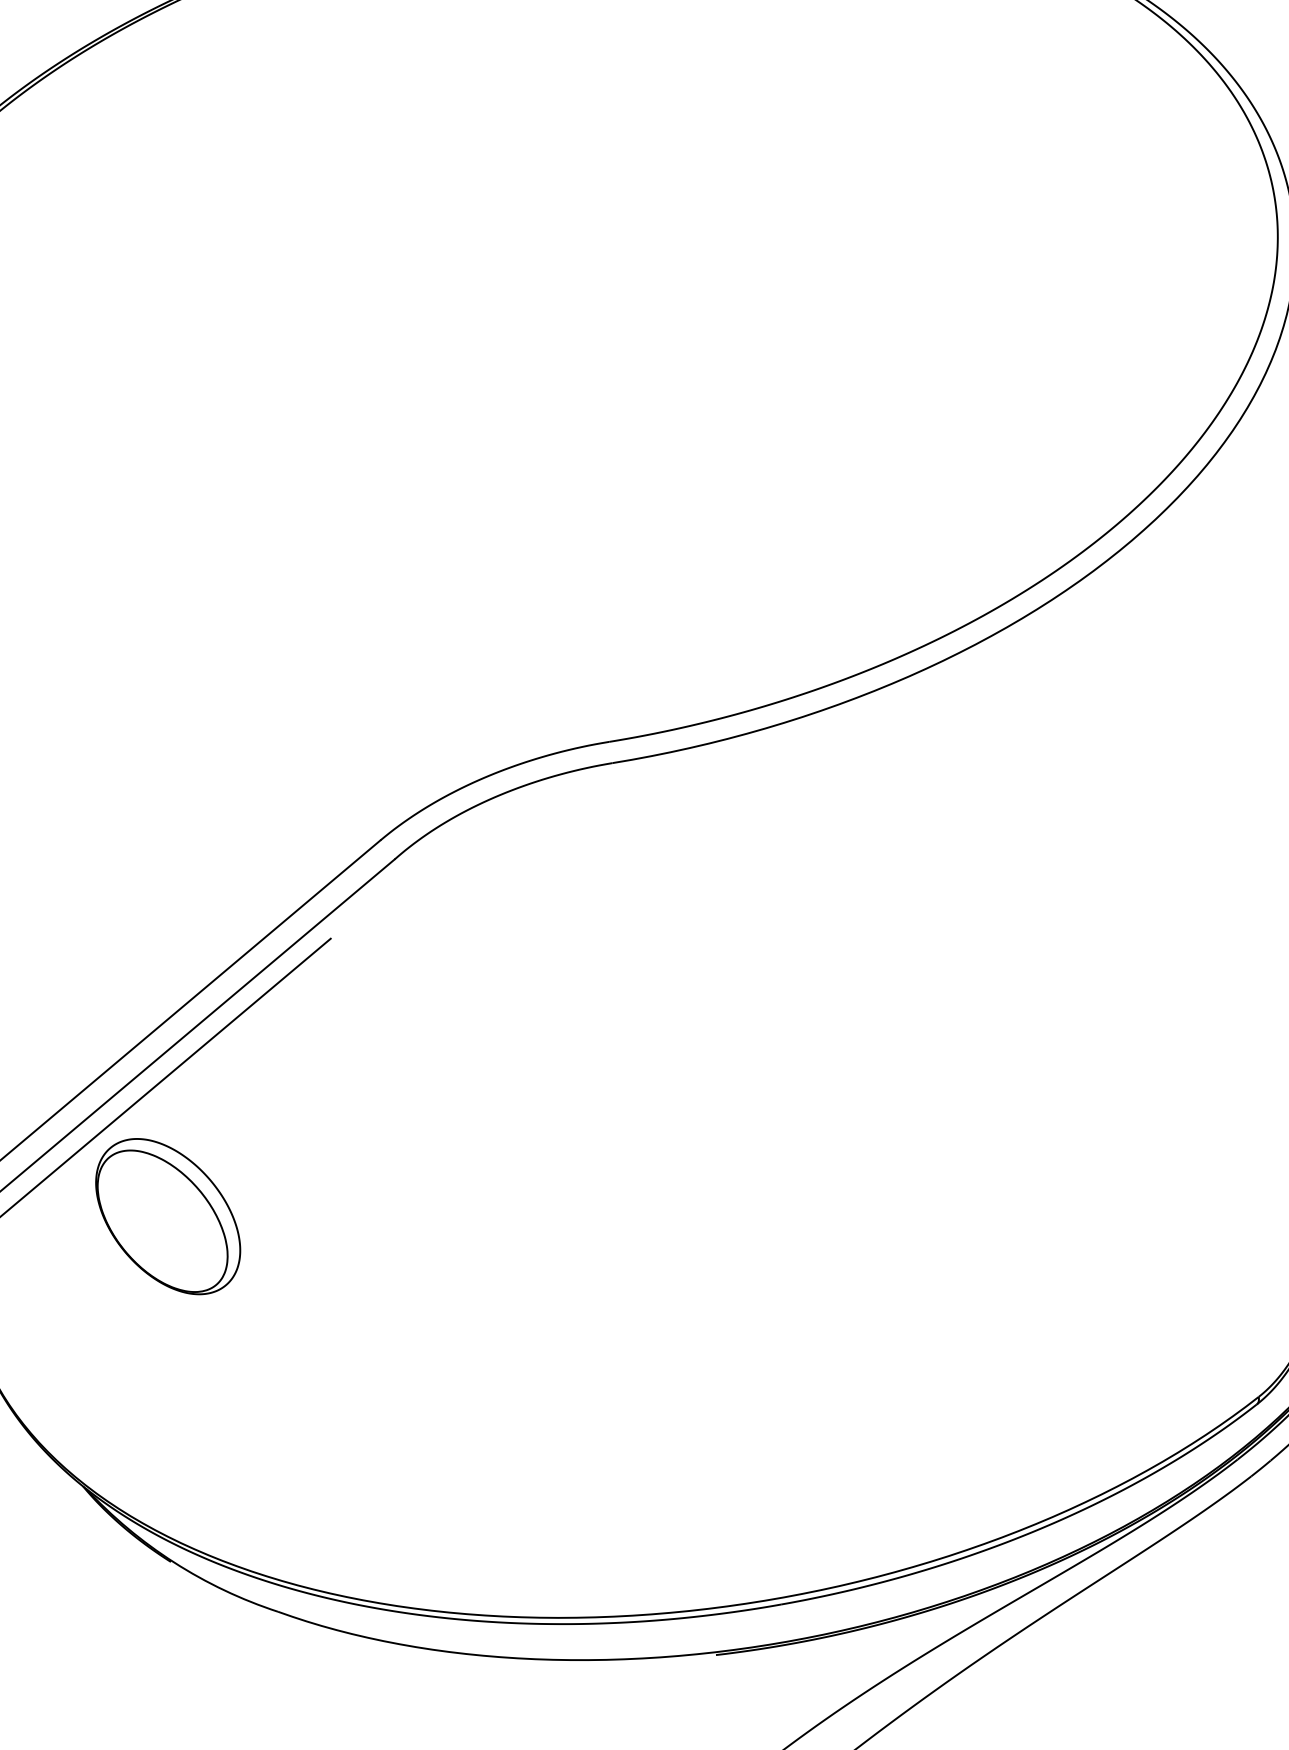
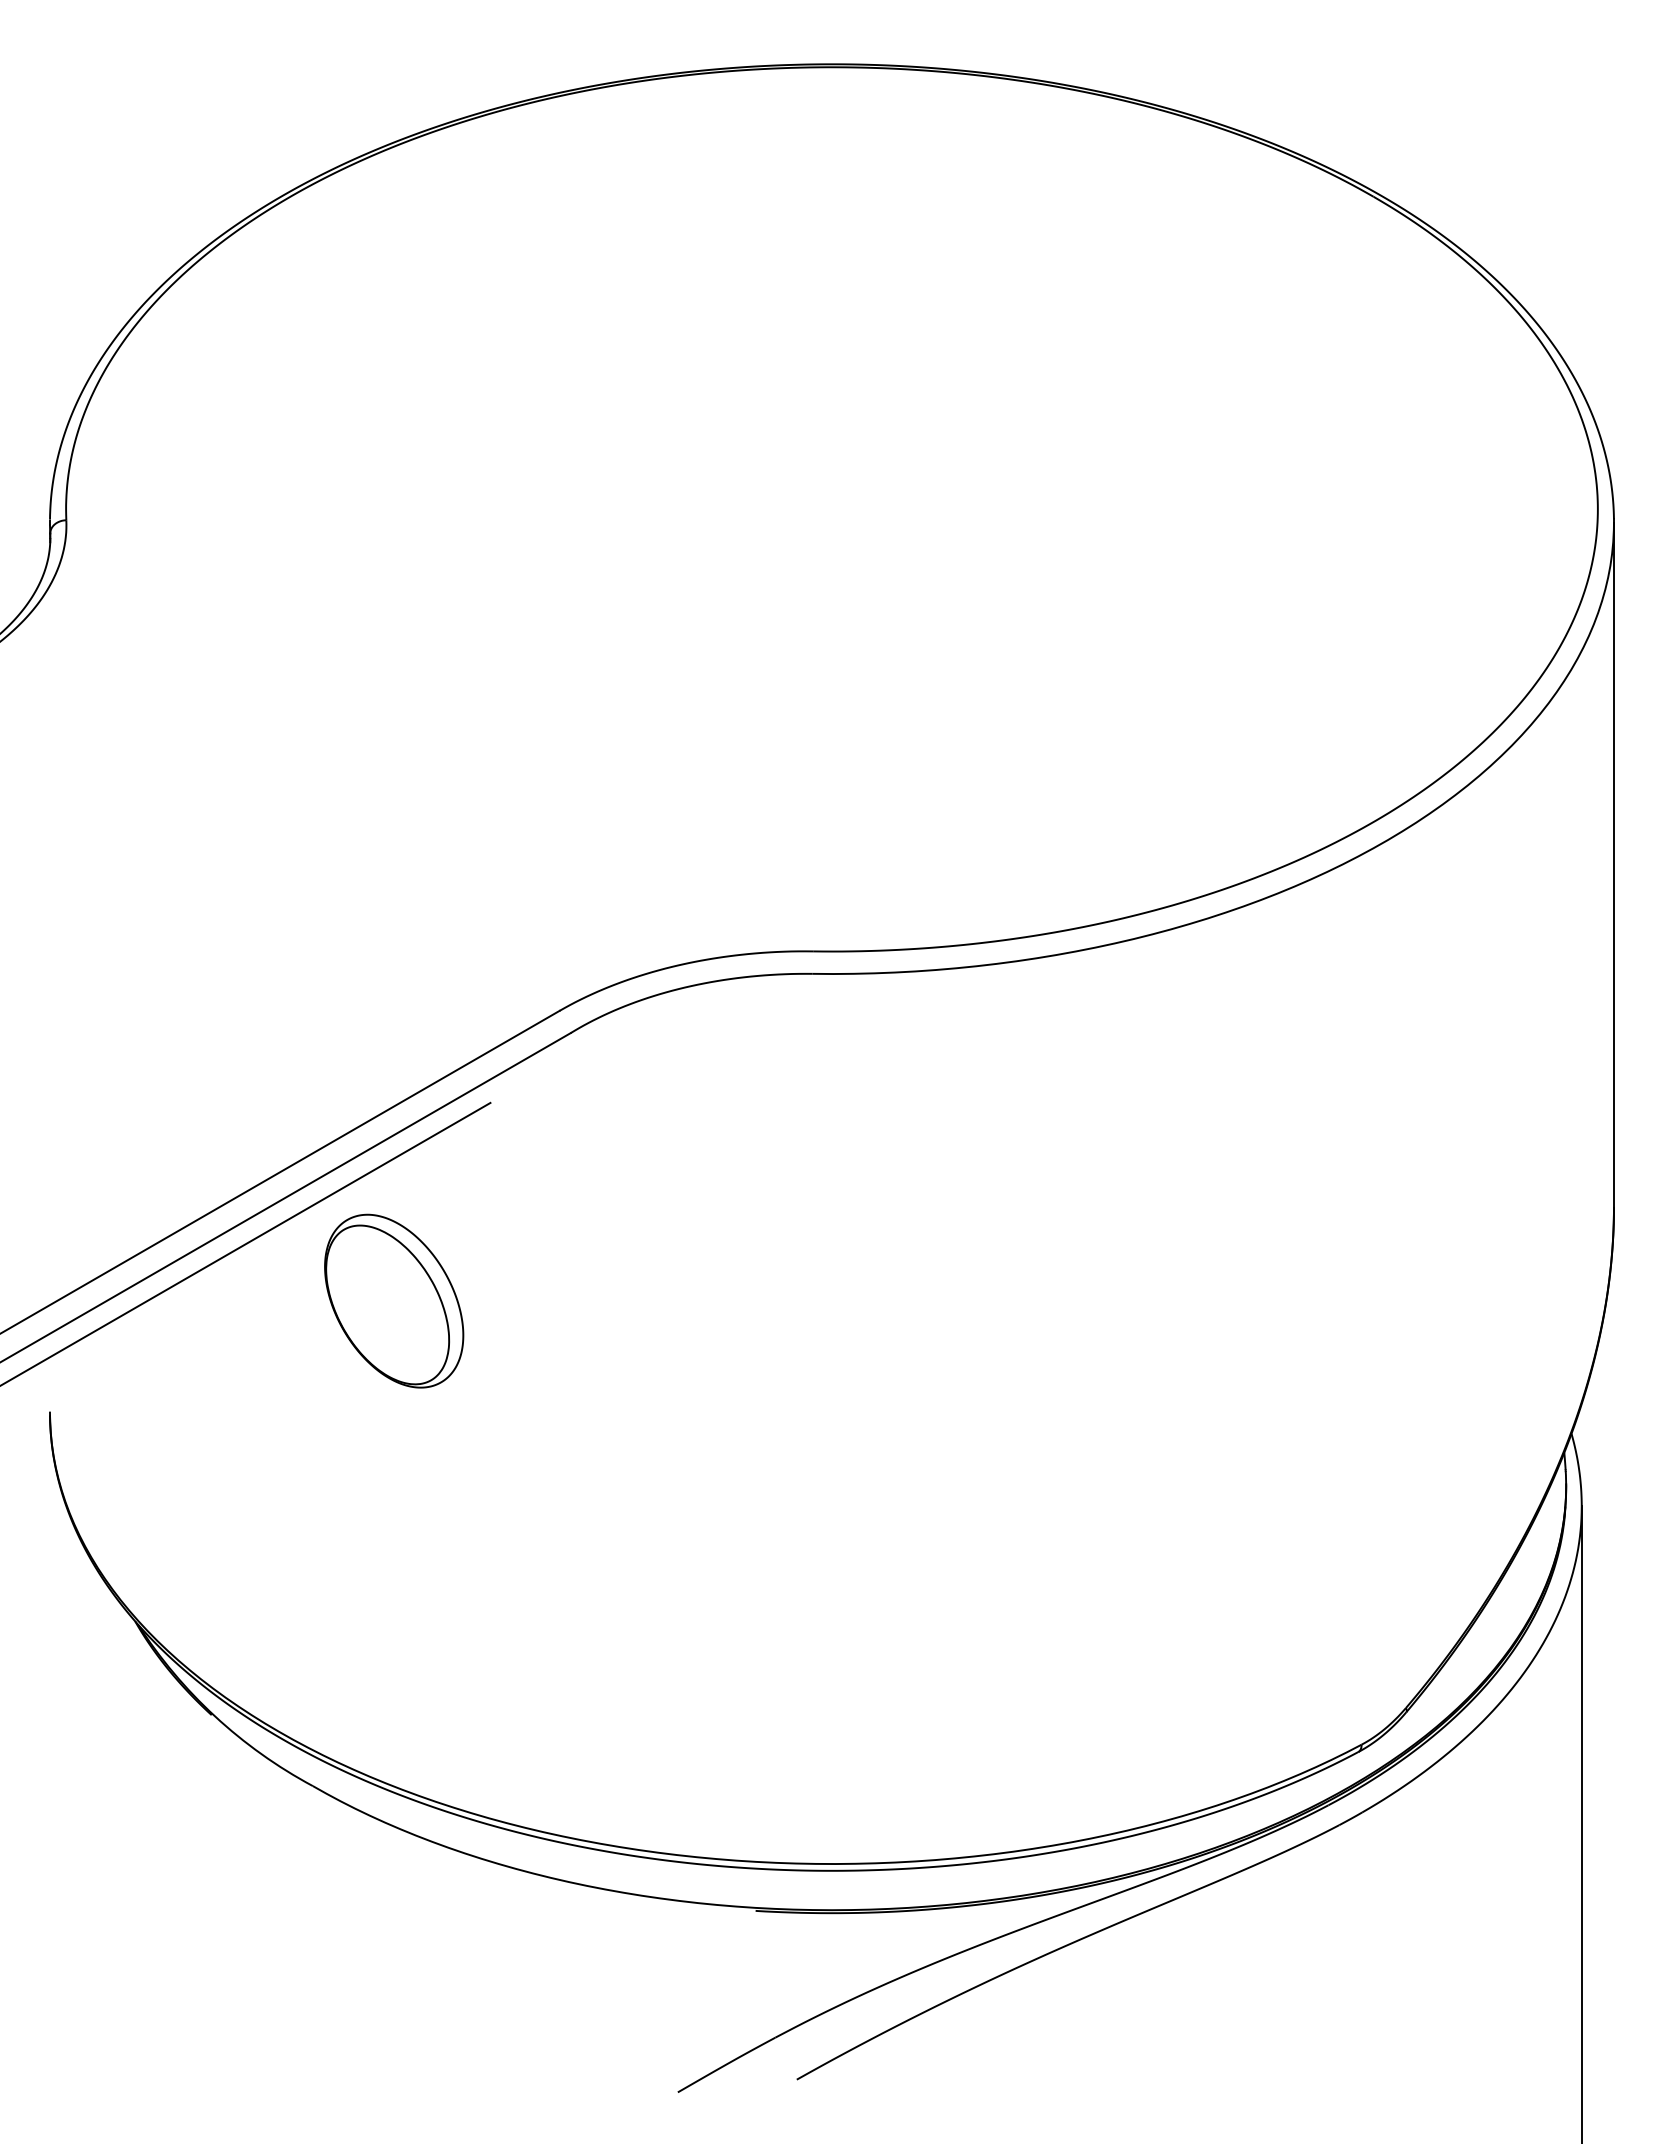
part: (168, 1215) -> (394, 1300), moved

